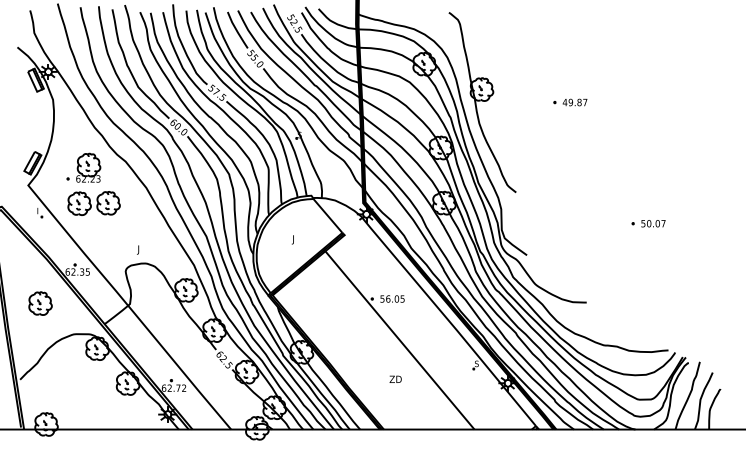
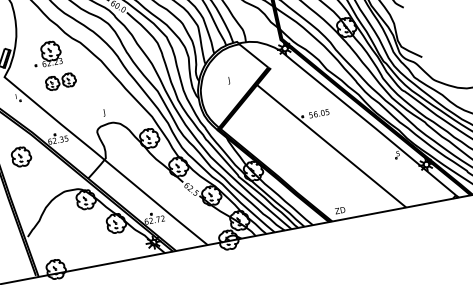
part: (93, 203) -> (60, 81), size x0.7
part: (40, 303) -> (21, 156), moved
text: (395, 378) -> (339, 209), moved

